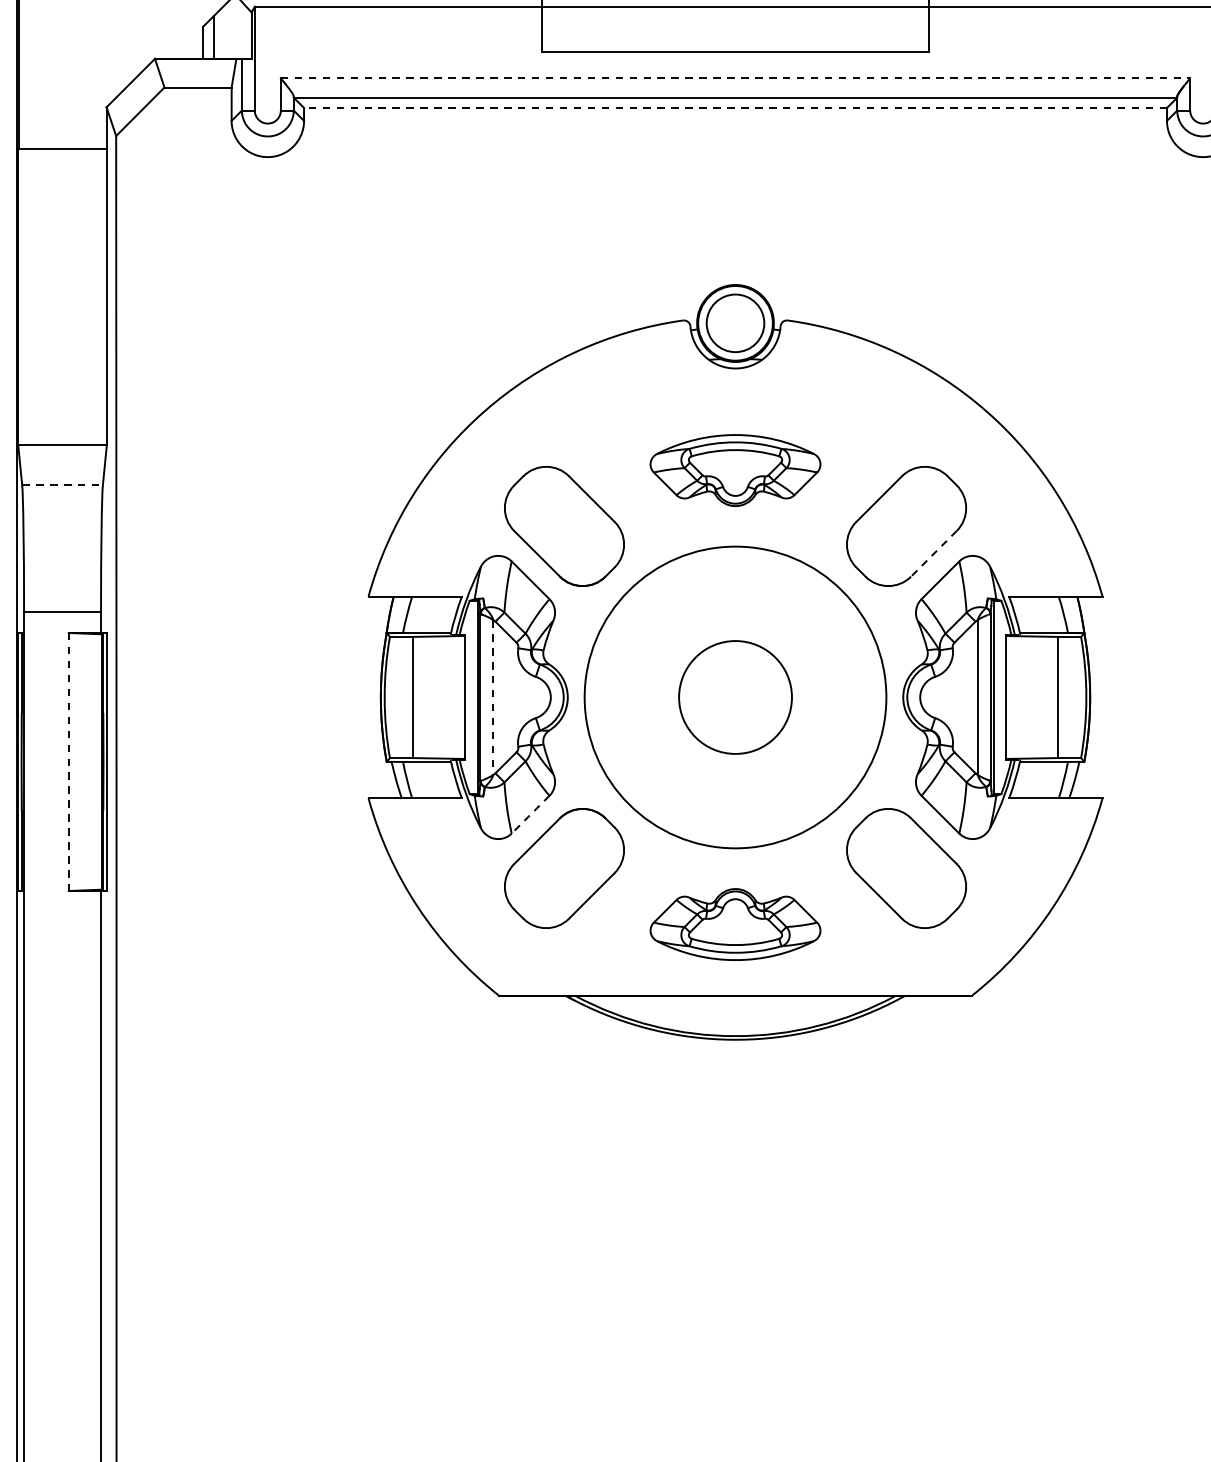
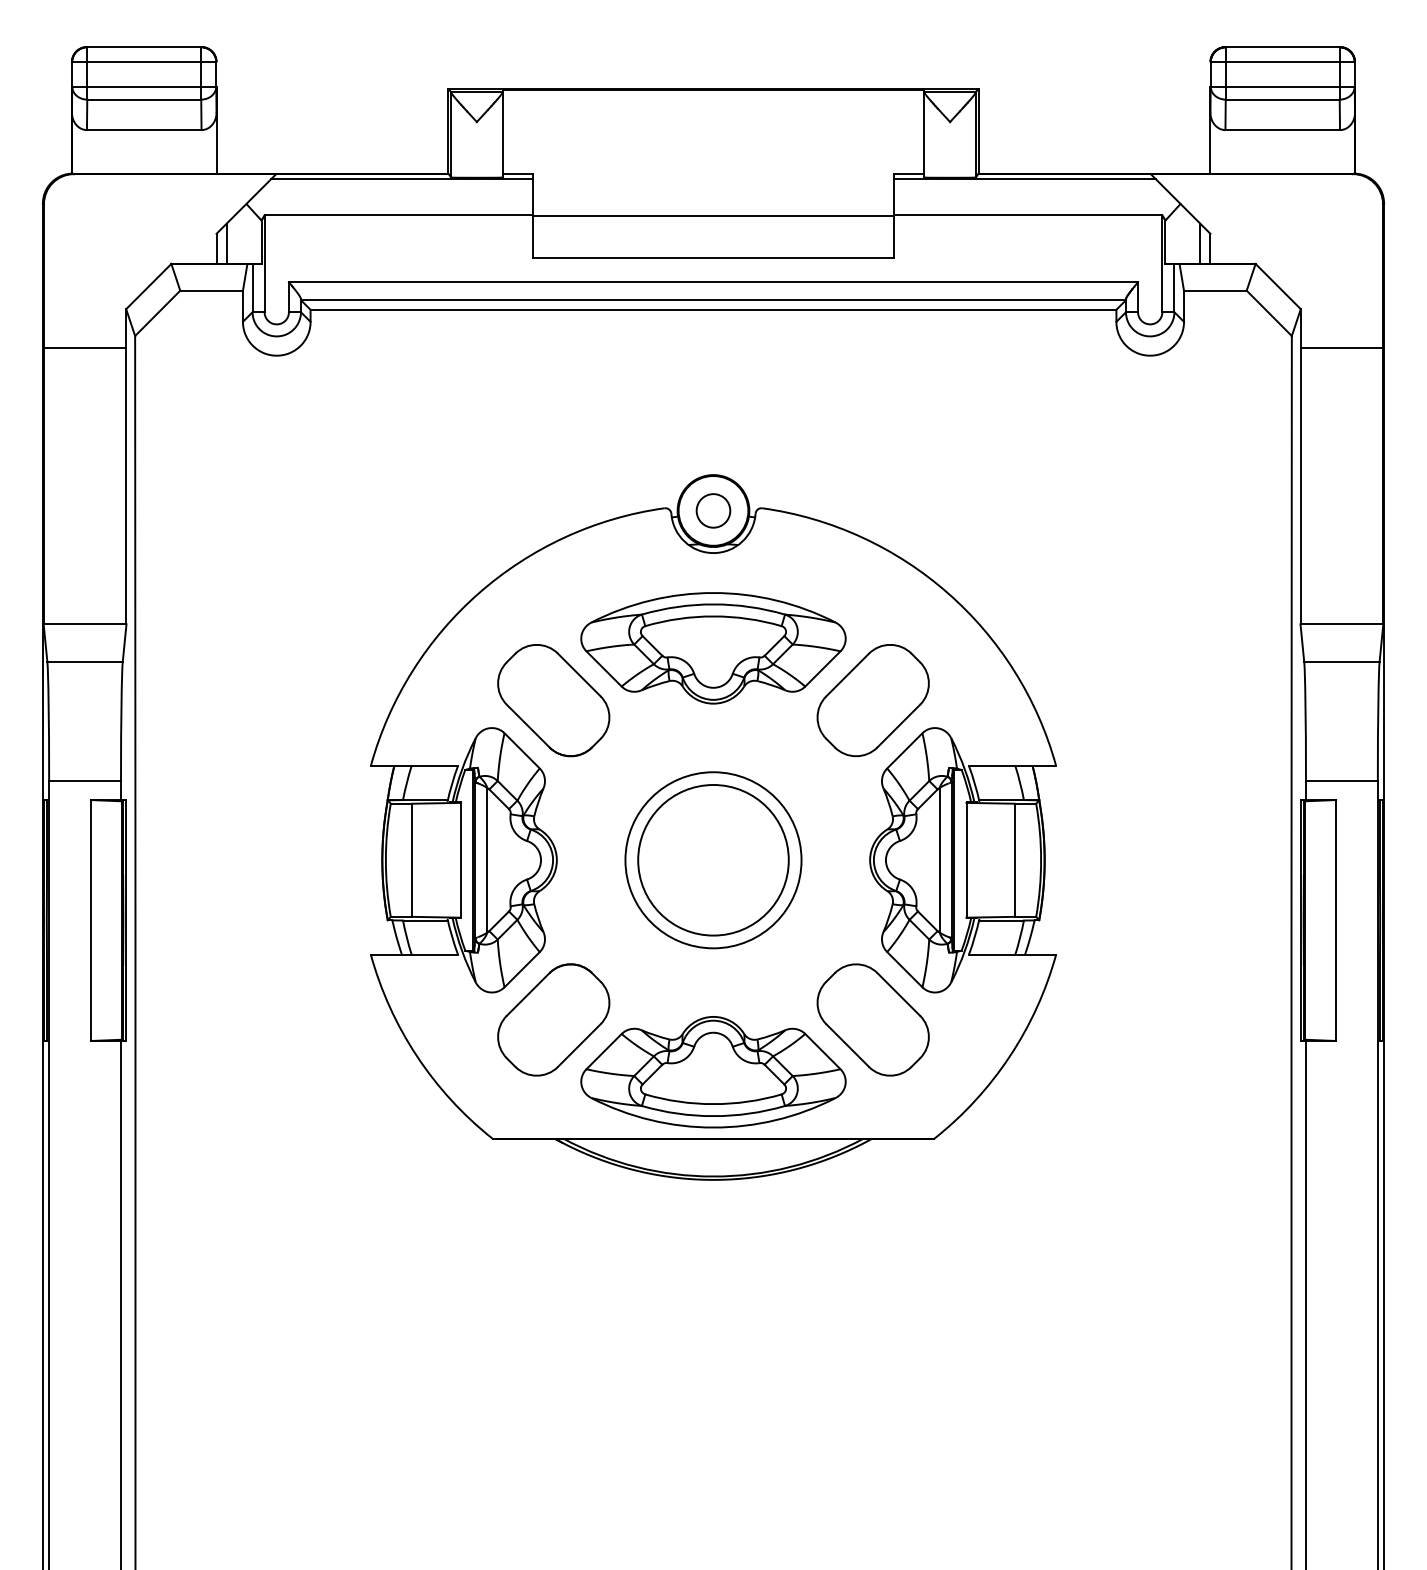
line: (735, 78) -> (713, 282), dashed -> solid
line: (735, 107) -> (713, 309), dashed -> solid
circle: (735, 322) -> (713, 510), size x0.62
part: (735, 470) -> (713, 648), size x1.67
line: (63, 485) -> (85, 662), dashed -> solid
line: (933, 554) -> (898, 726), dashed -> solid
line: (493, 697) -> (487, 860), dashed -> solid
circle: (735, 697) -> (713, 860), size x0.62
circle: (735, 697) -> (713, 860), size x1.43
line: (68, 763) -> (90, 921), dashed -> solid
line: (530, 814) -> (522, 969), dashed -> solid
part: (735, 924) -> (713, 1072), size x1.67

